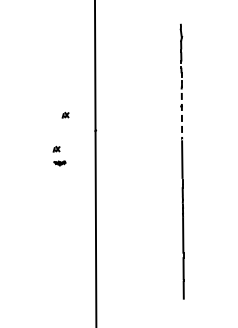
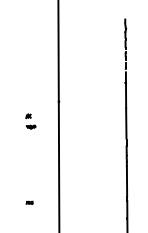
part: (65, 114) -> (35, 89), removed
line: (181, 116) -> (125, 90), dashed -> solid
part: (57, 260) -> (29, 202), added

